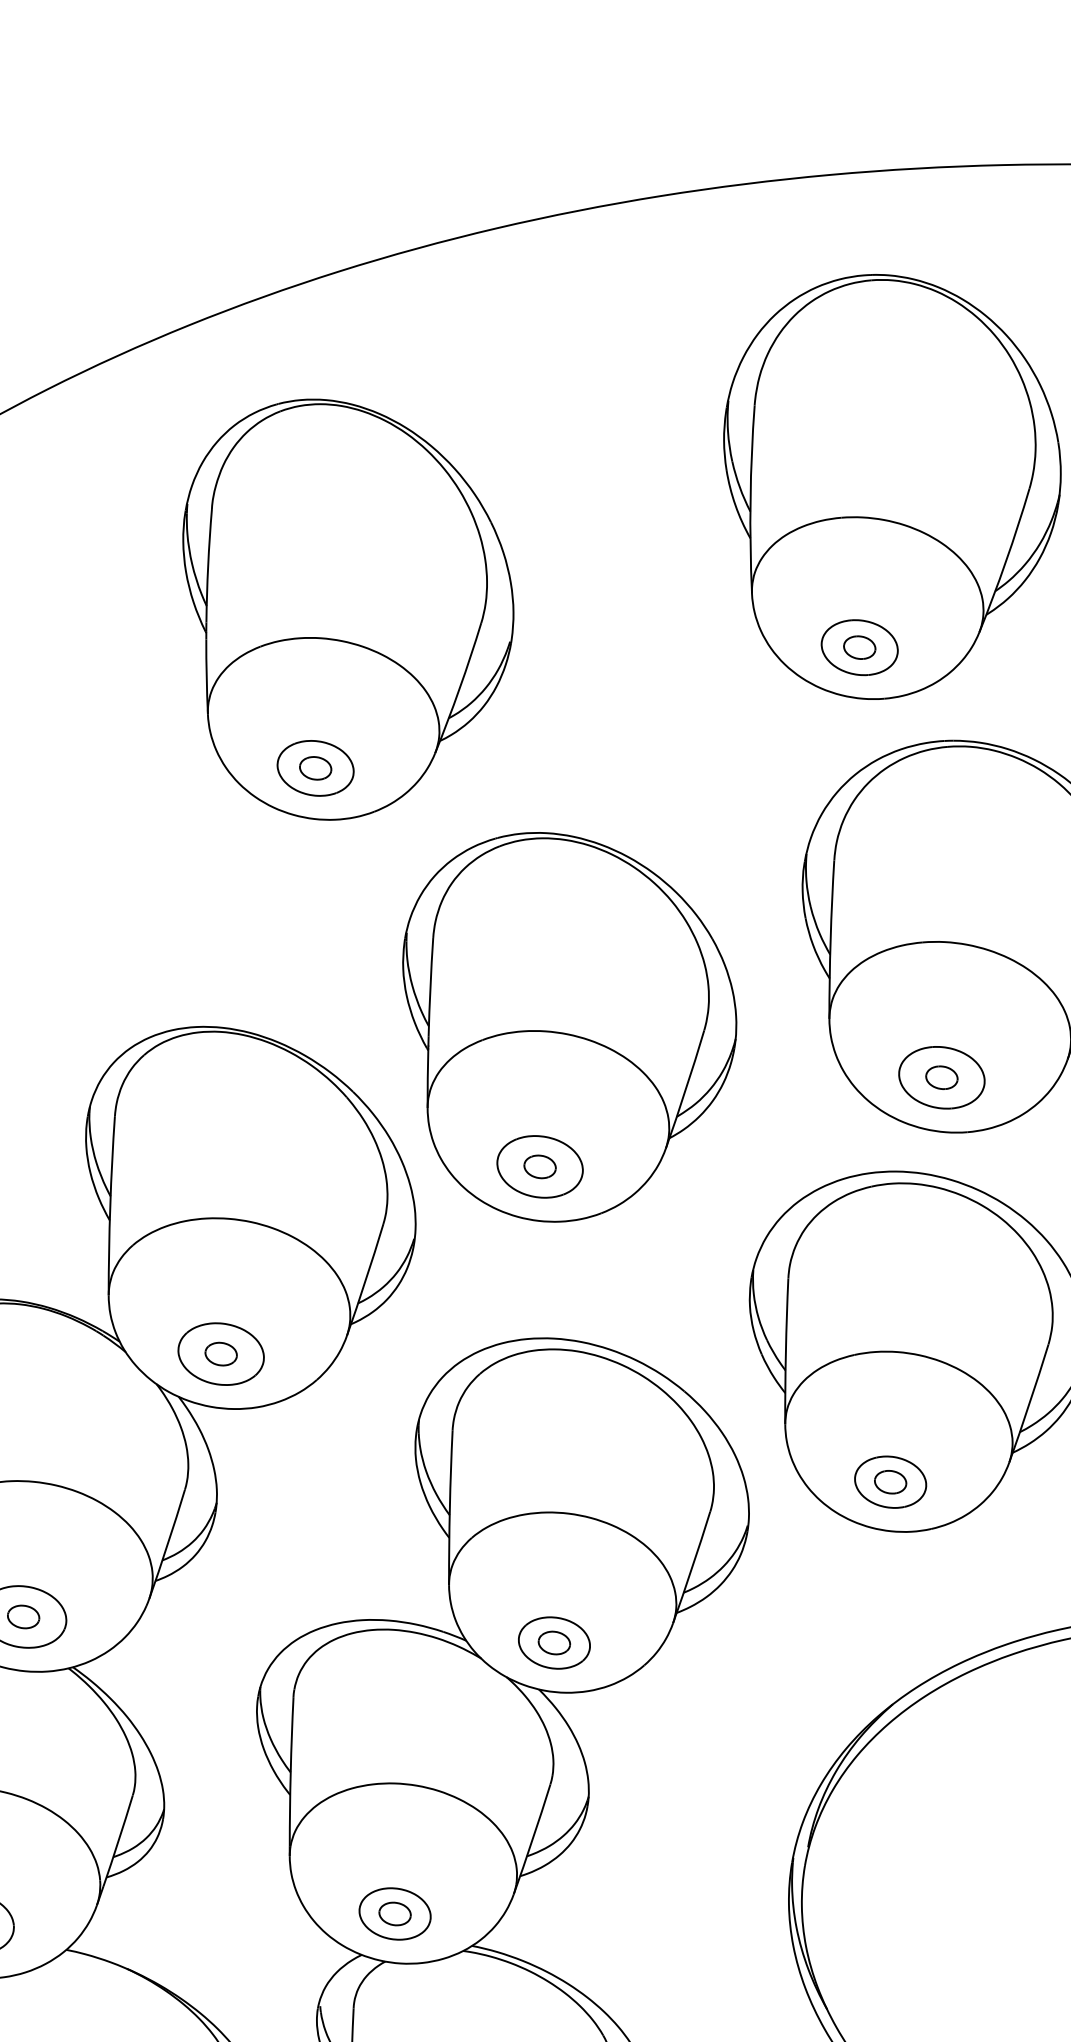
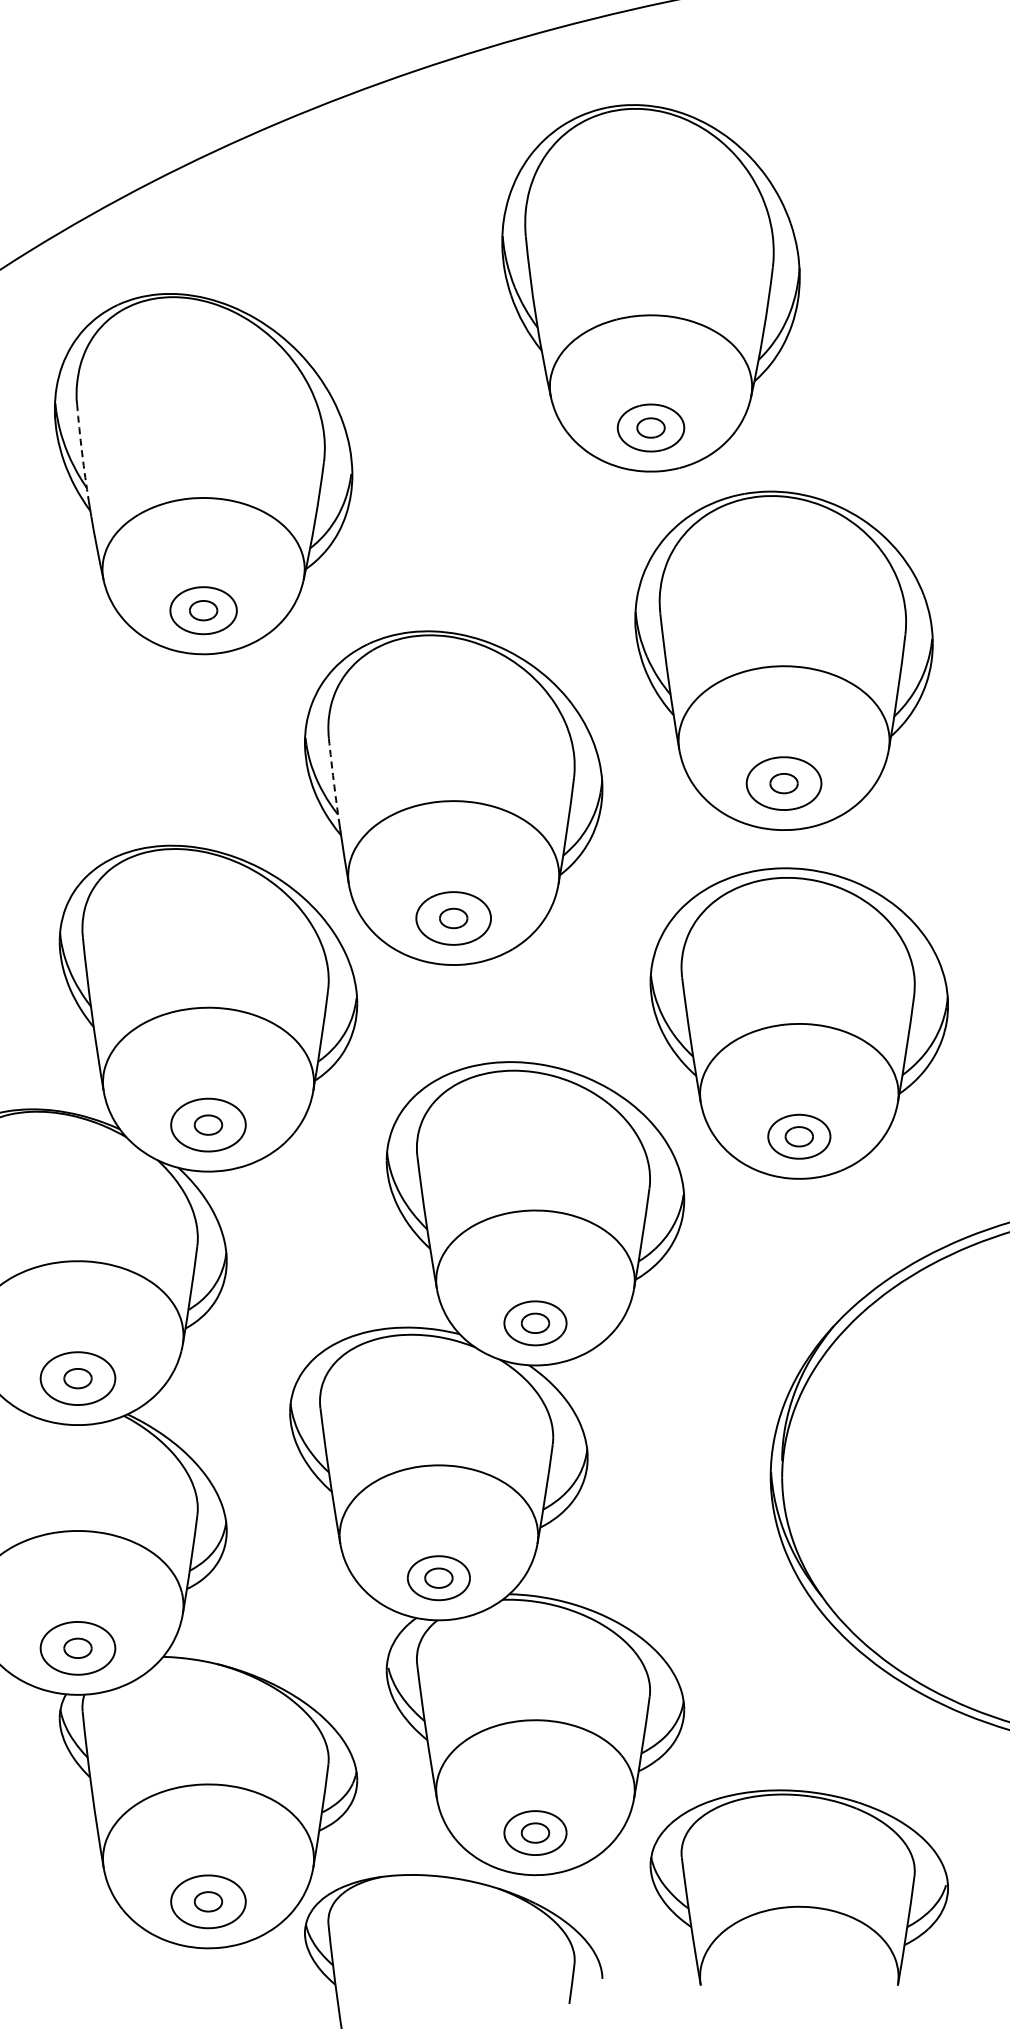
arc: (208, 566) -> (82, 453), solid -> dashed
arc: (430, 986) -> (333, 780), solid -> dashed

